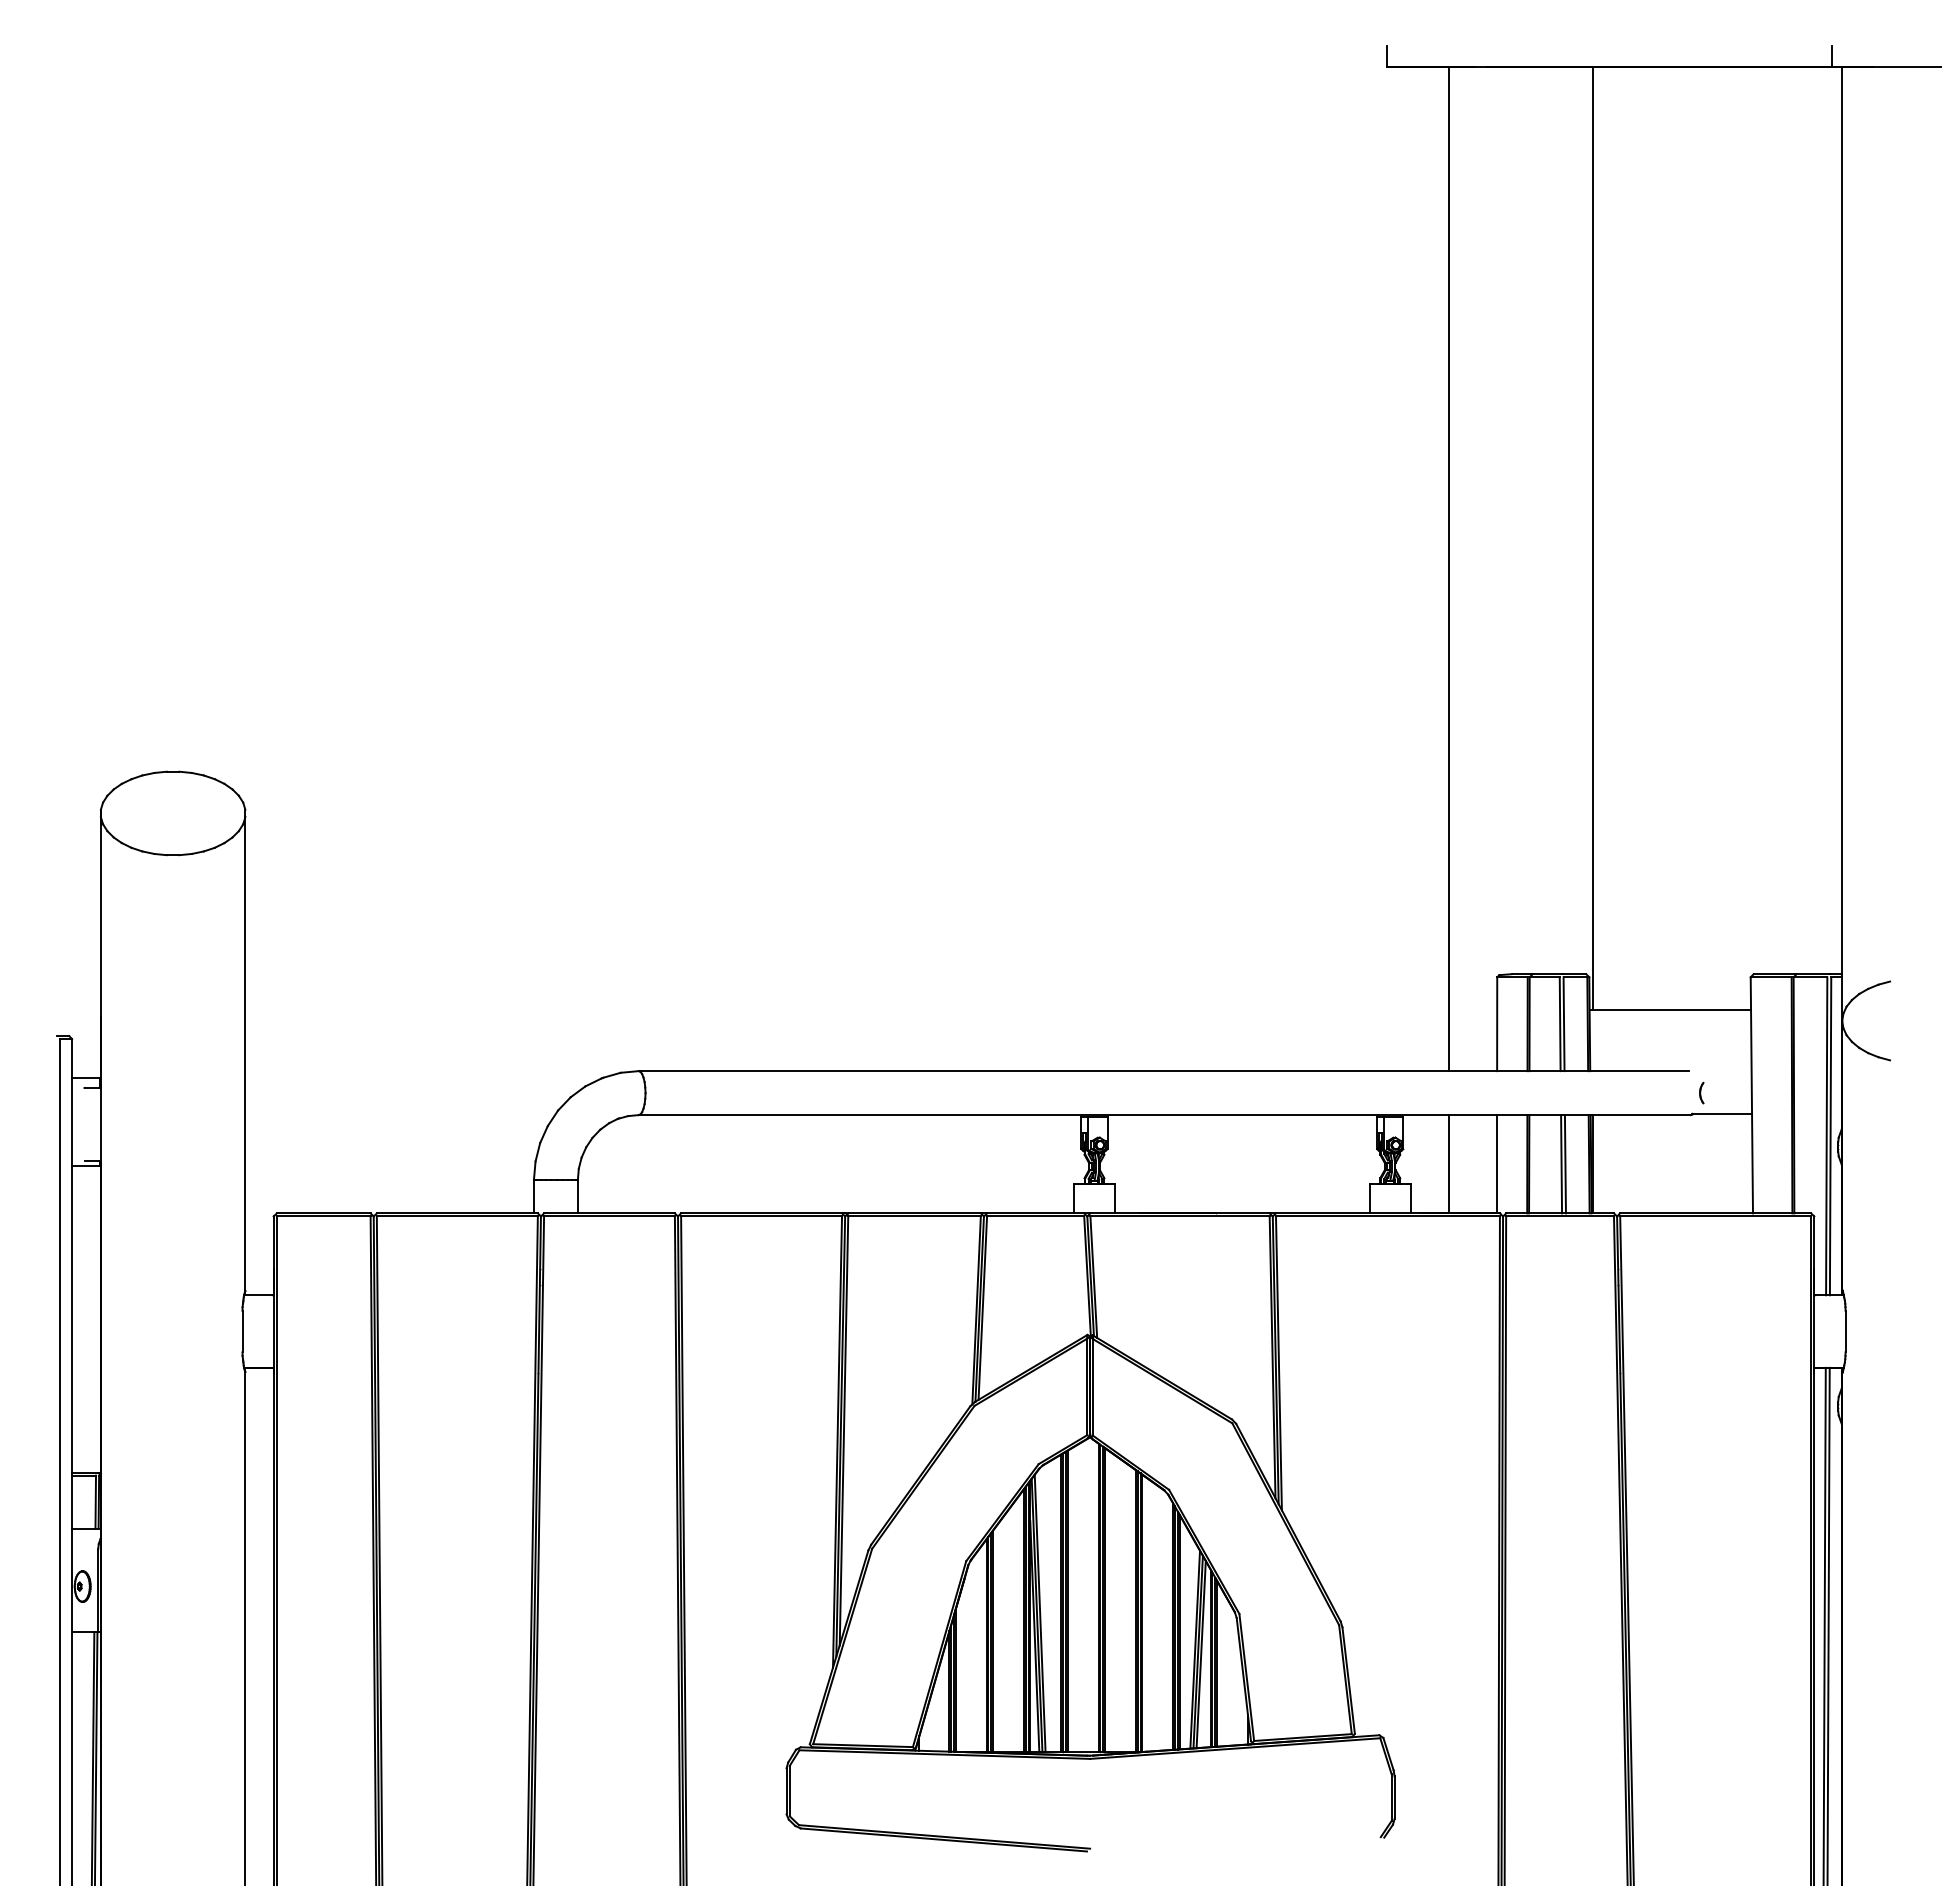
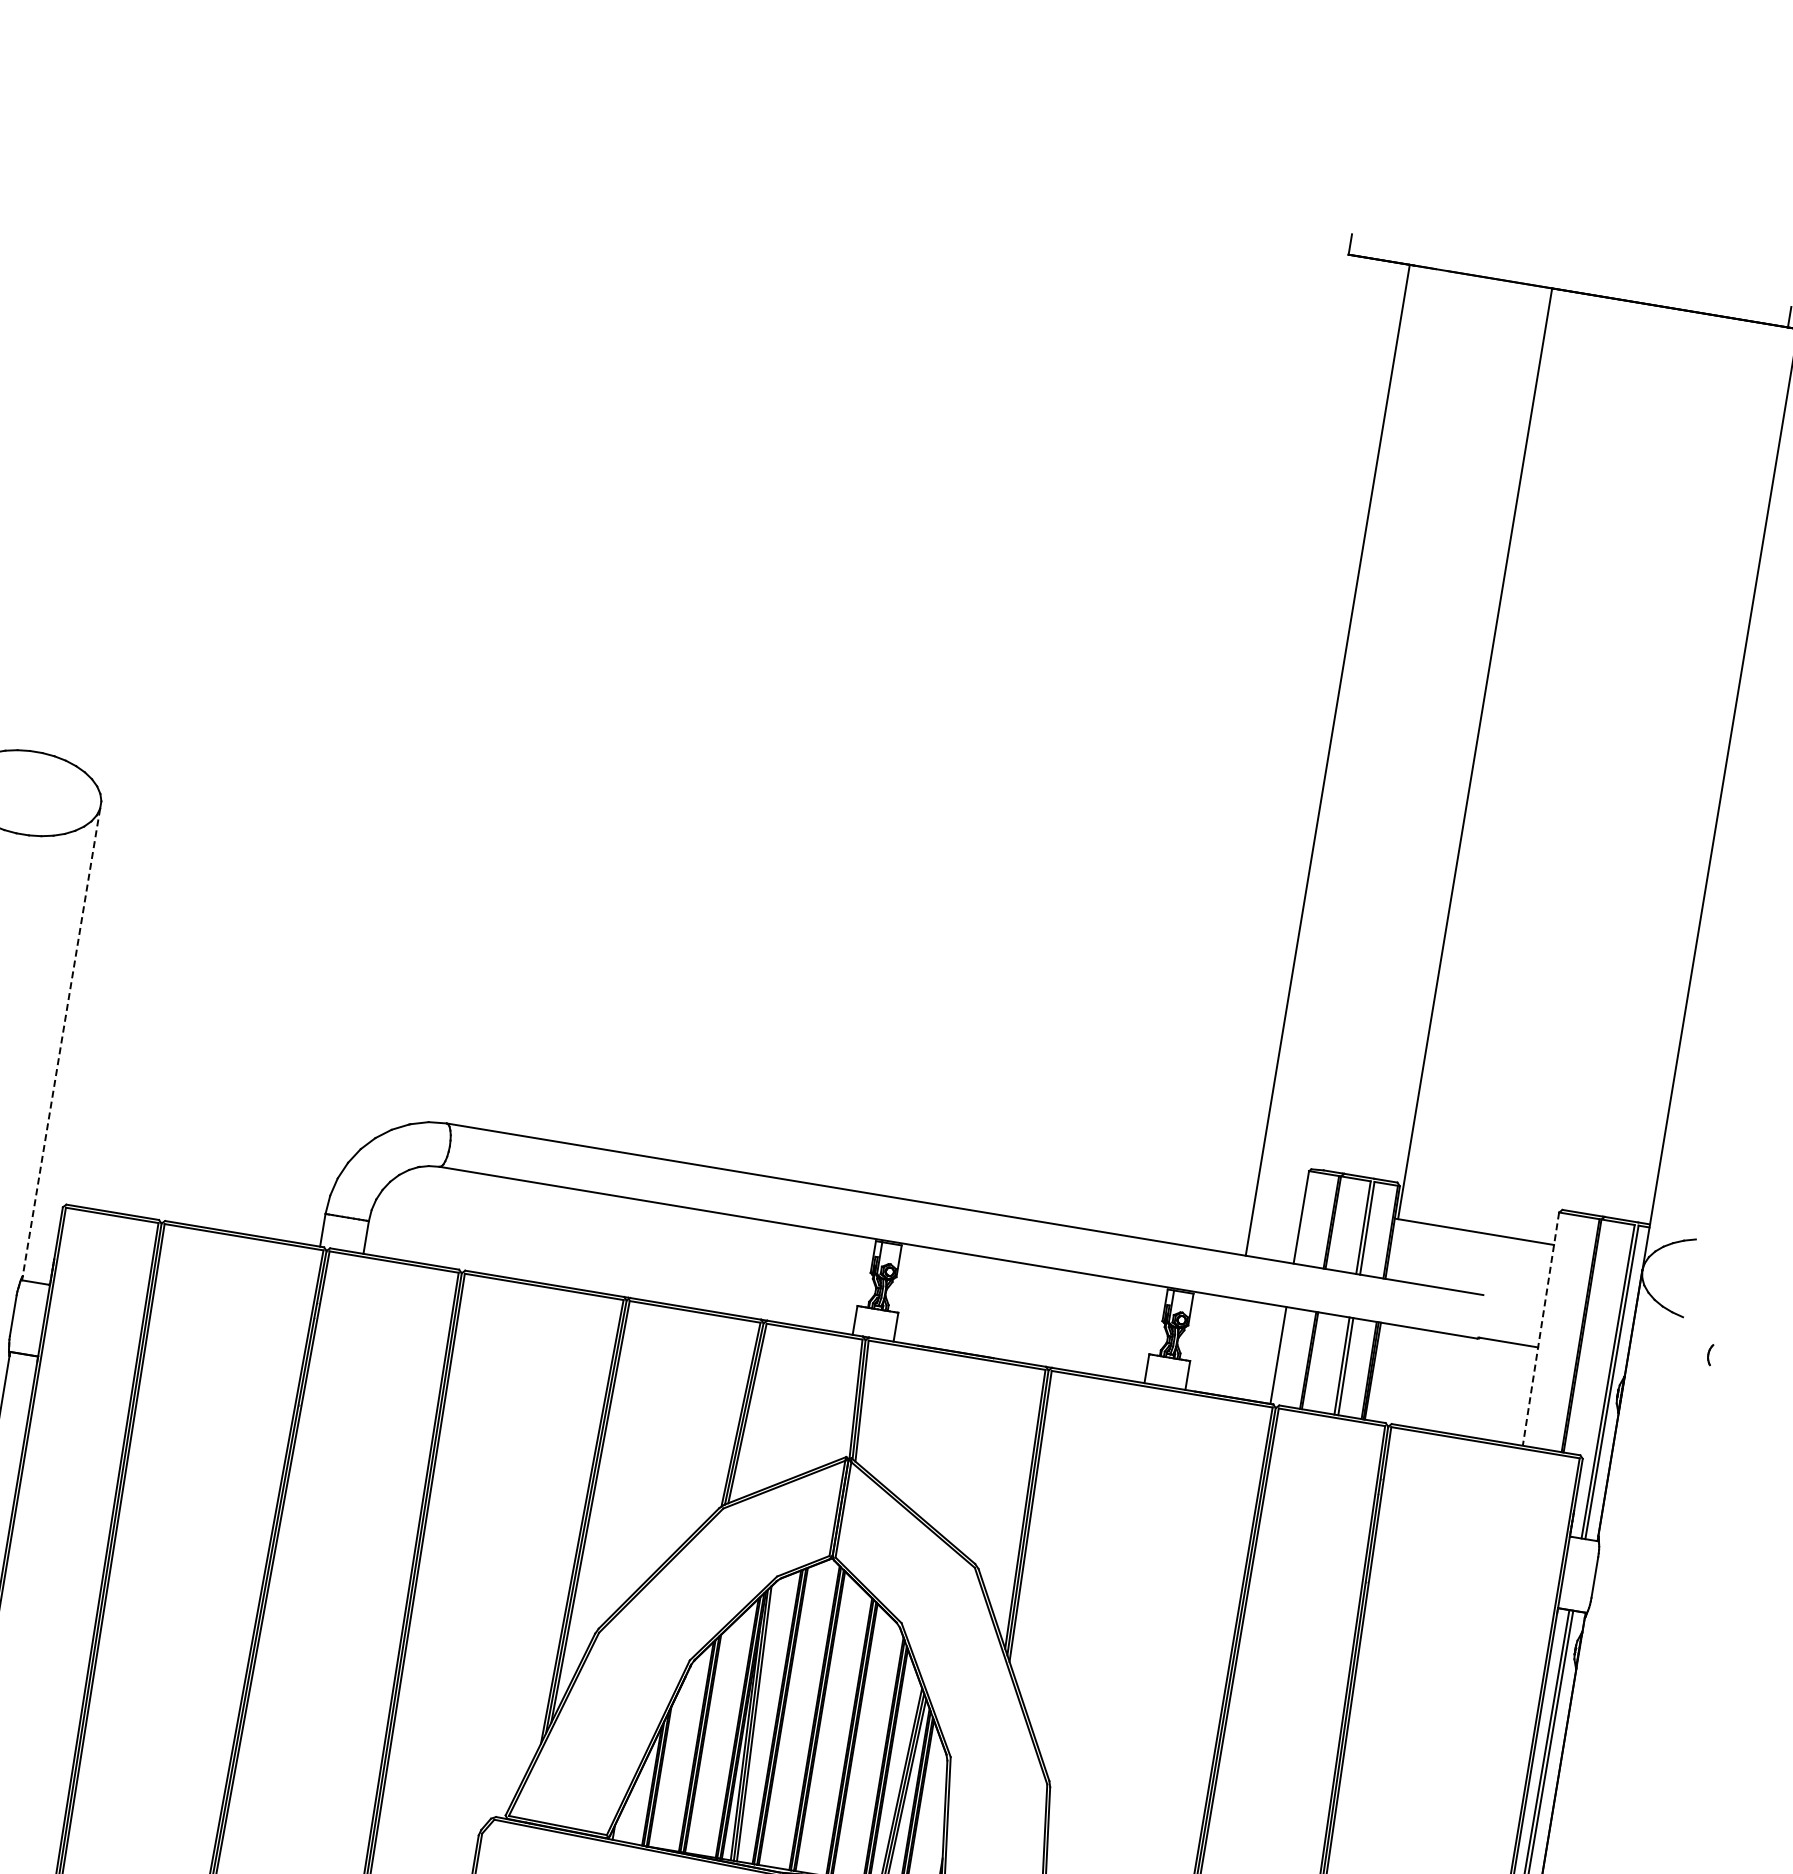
line: (245, 1054) -> (61, 1042), solid -> dashed
part: (1701, 1092) -> (1709, 1354), moved
line: (1751, 1095) -> (1540, 1329), solid -> dashed
line: (1448, 1164) -> (1230, 1347), removed

